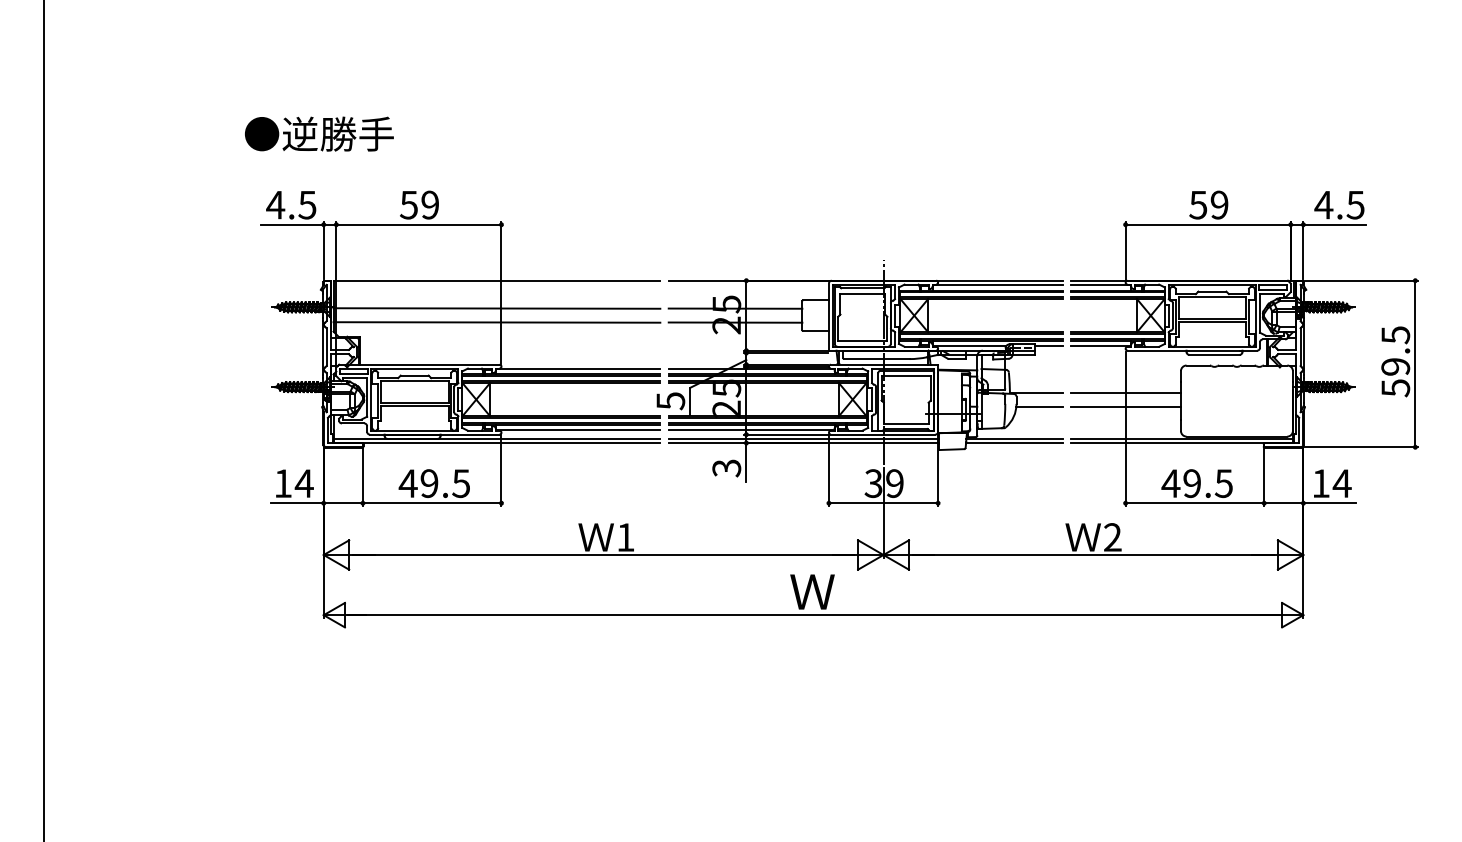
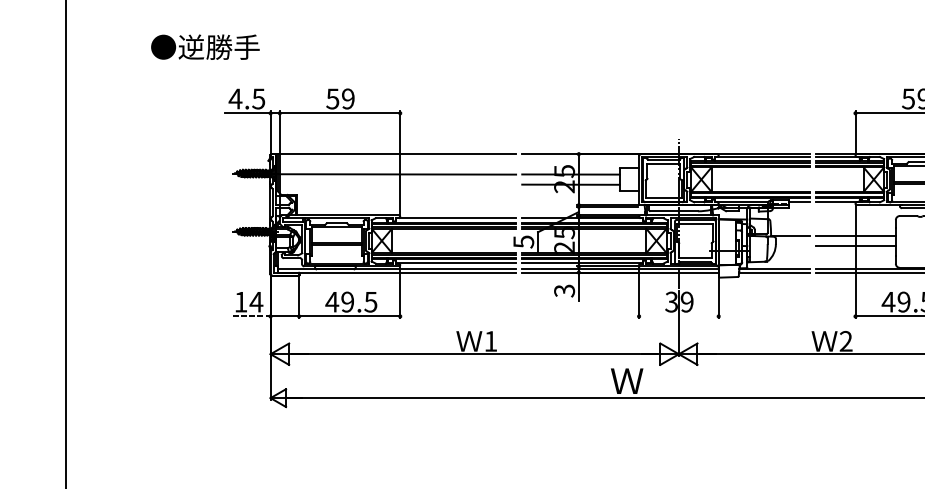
text: (319, 133) -> (205, 46), moved
line: (496, 322) -> (396, 184), removed
line: (1039, 406) -> (792, 245), removed
line: (297, 503) -> (251, 316), solid -> dashed
line: (883, 503) -> (678, 316), removed

